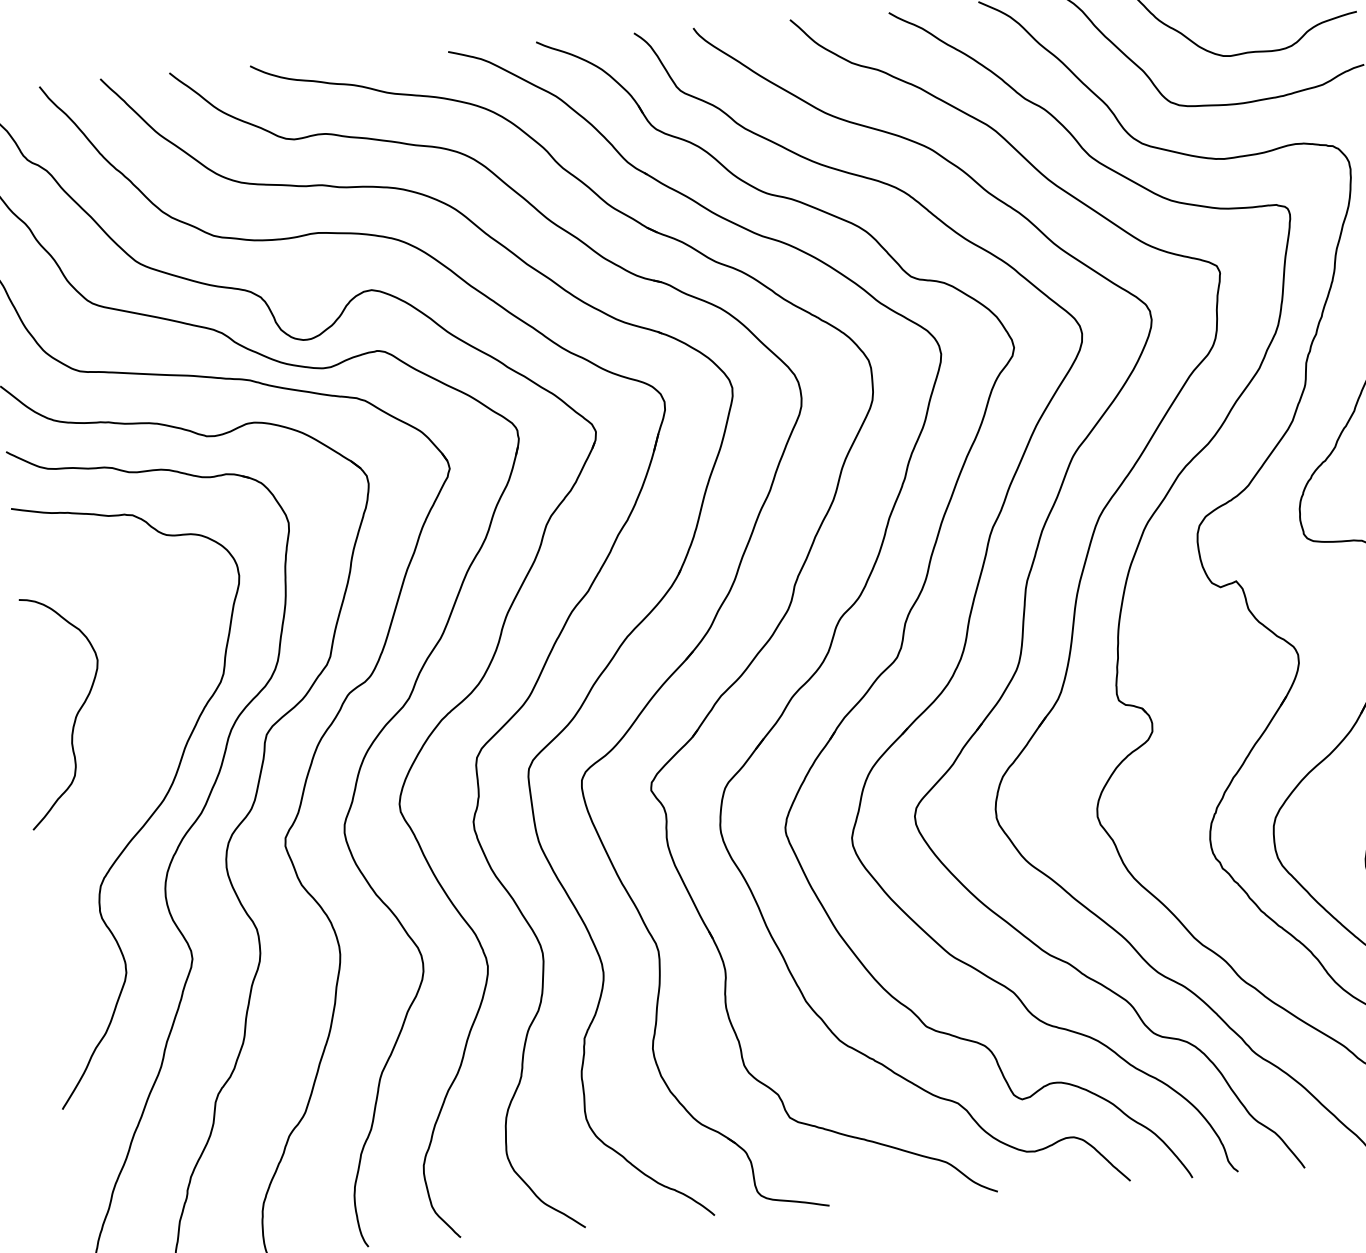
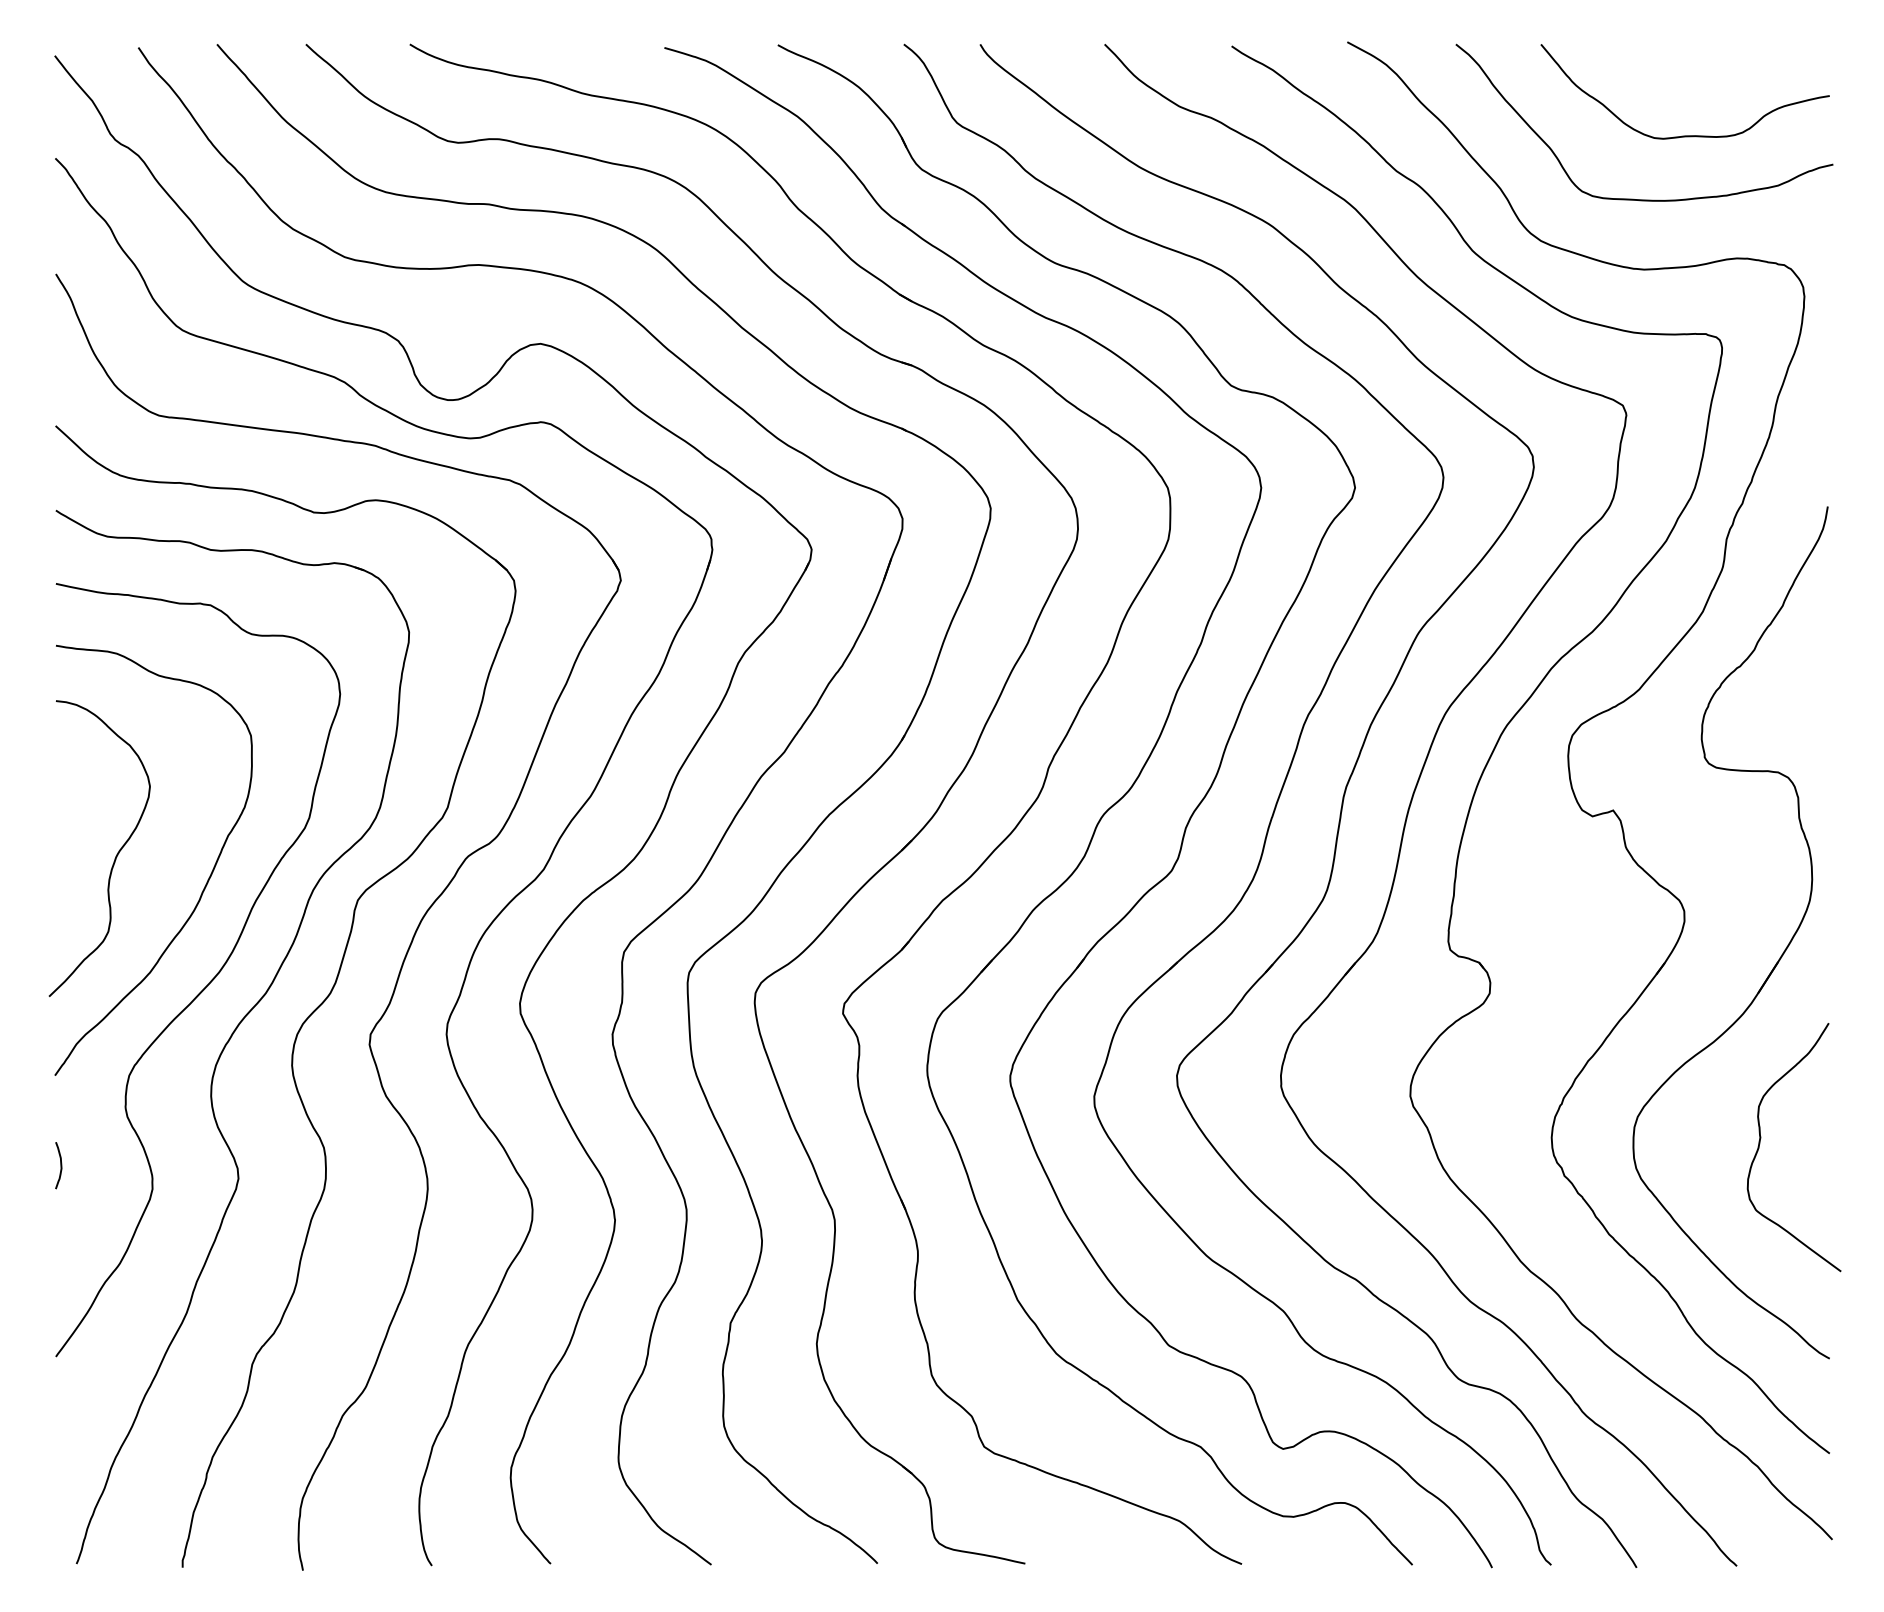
curve: (148, 728) -> (207, 879), added
curve: (53, 960) -> (60, 1165), added

